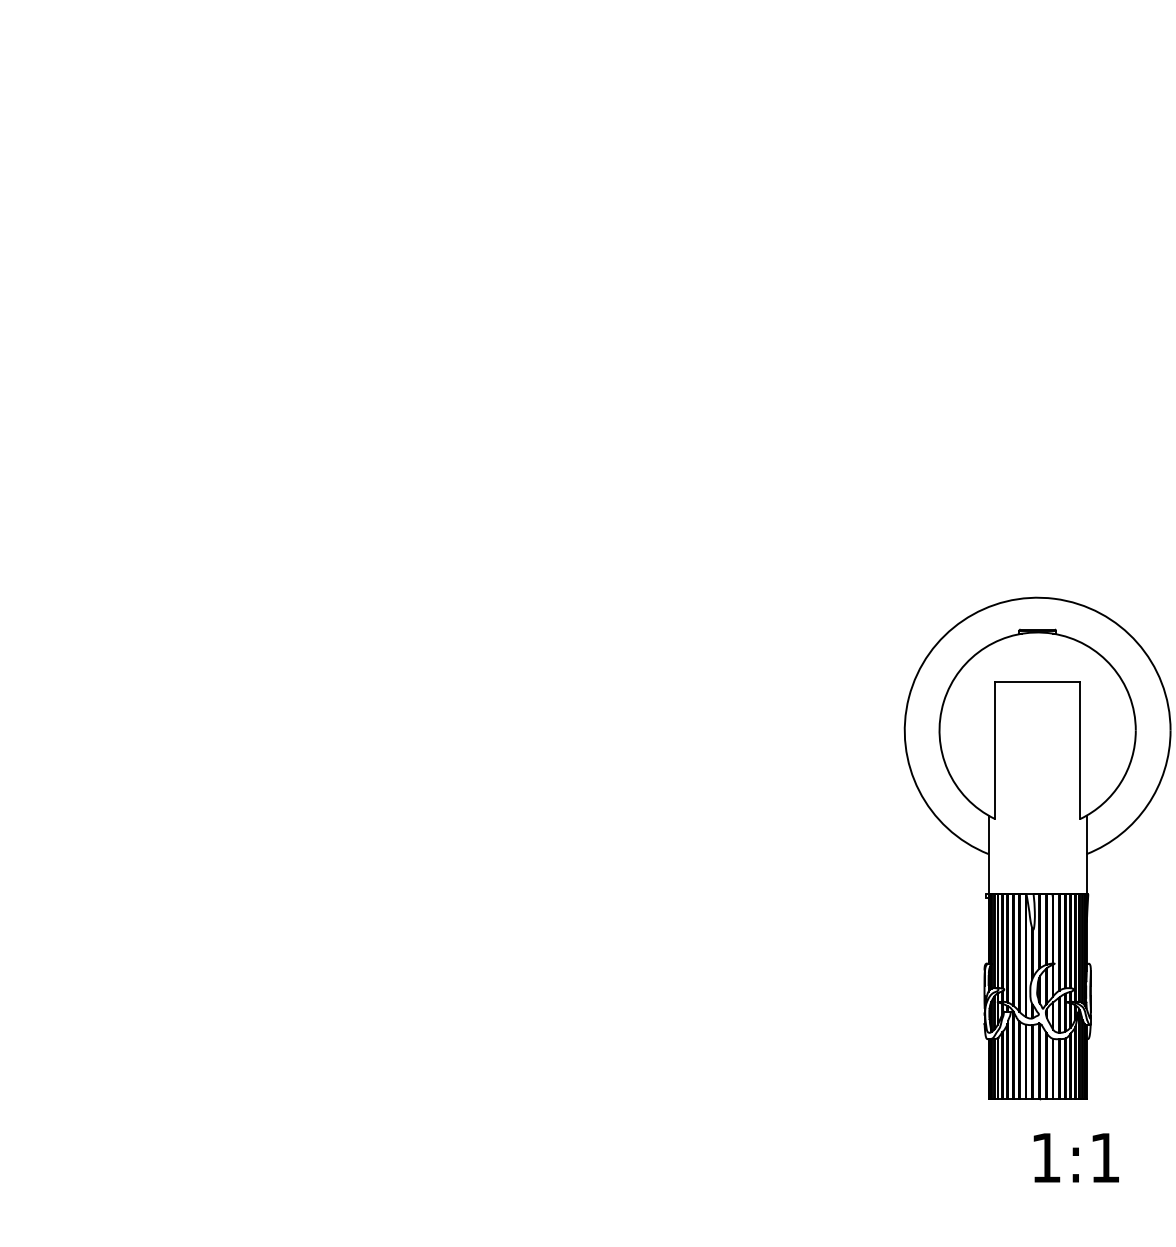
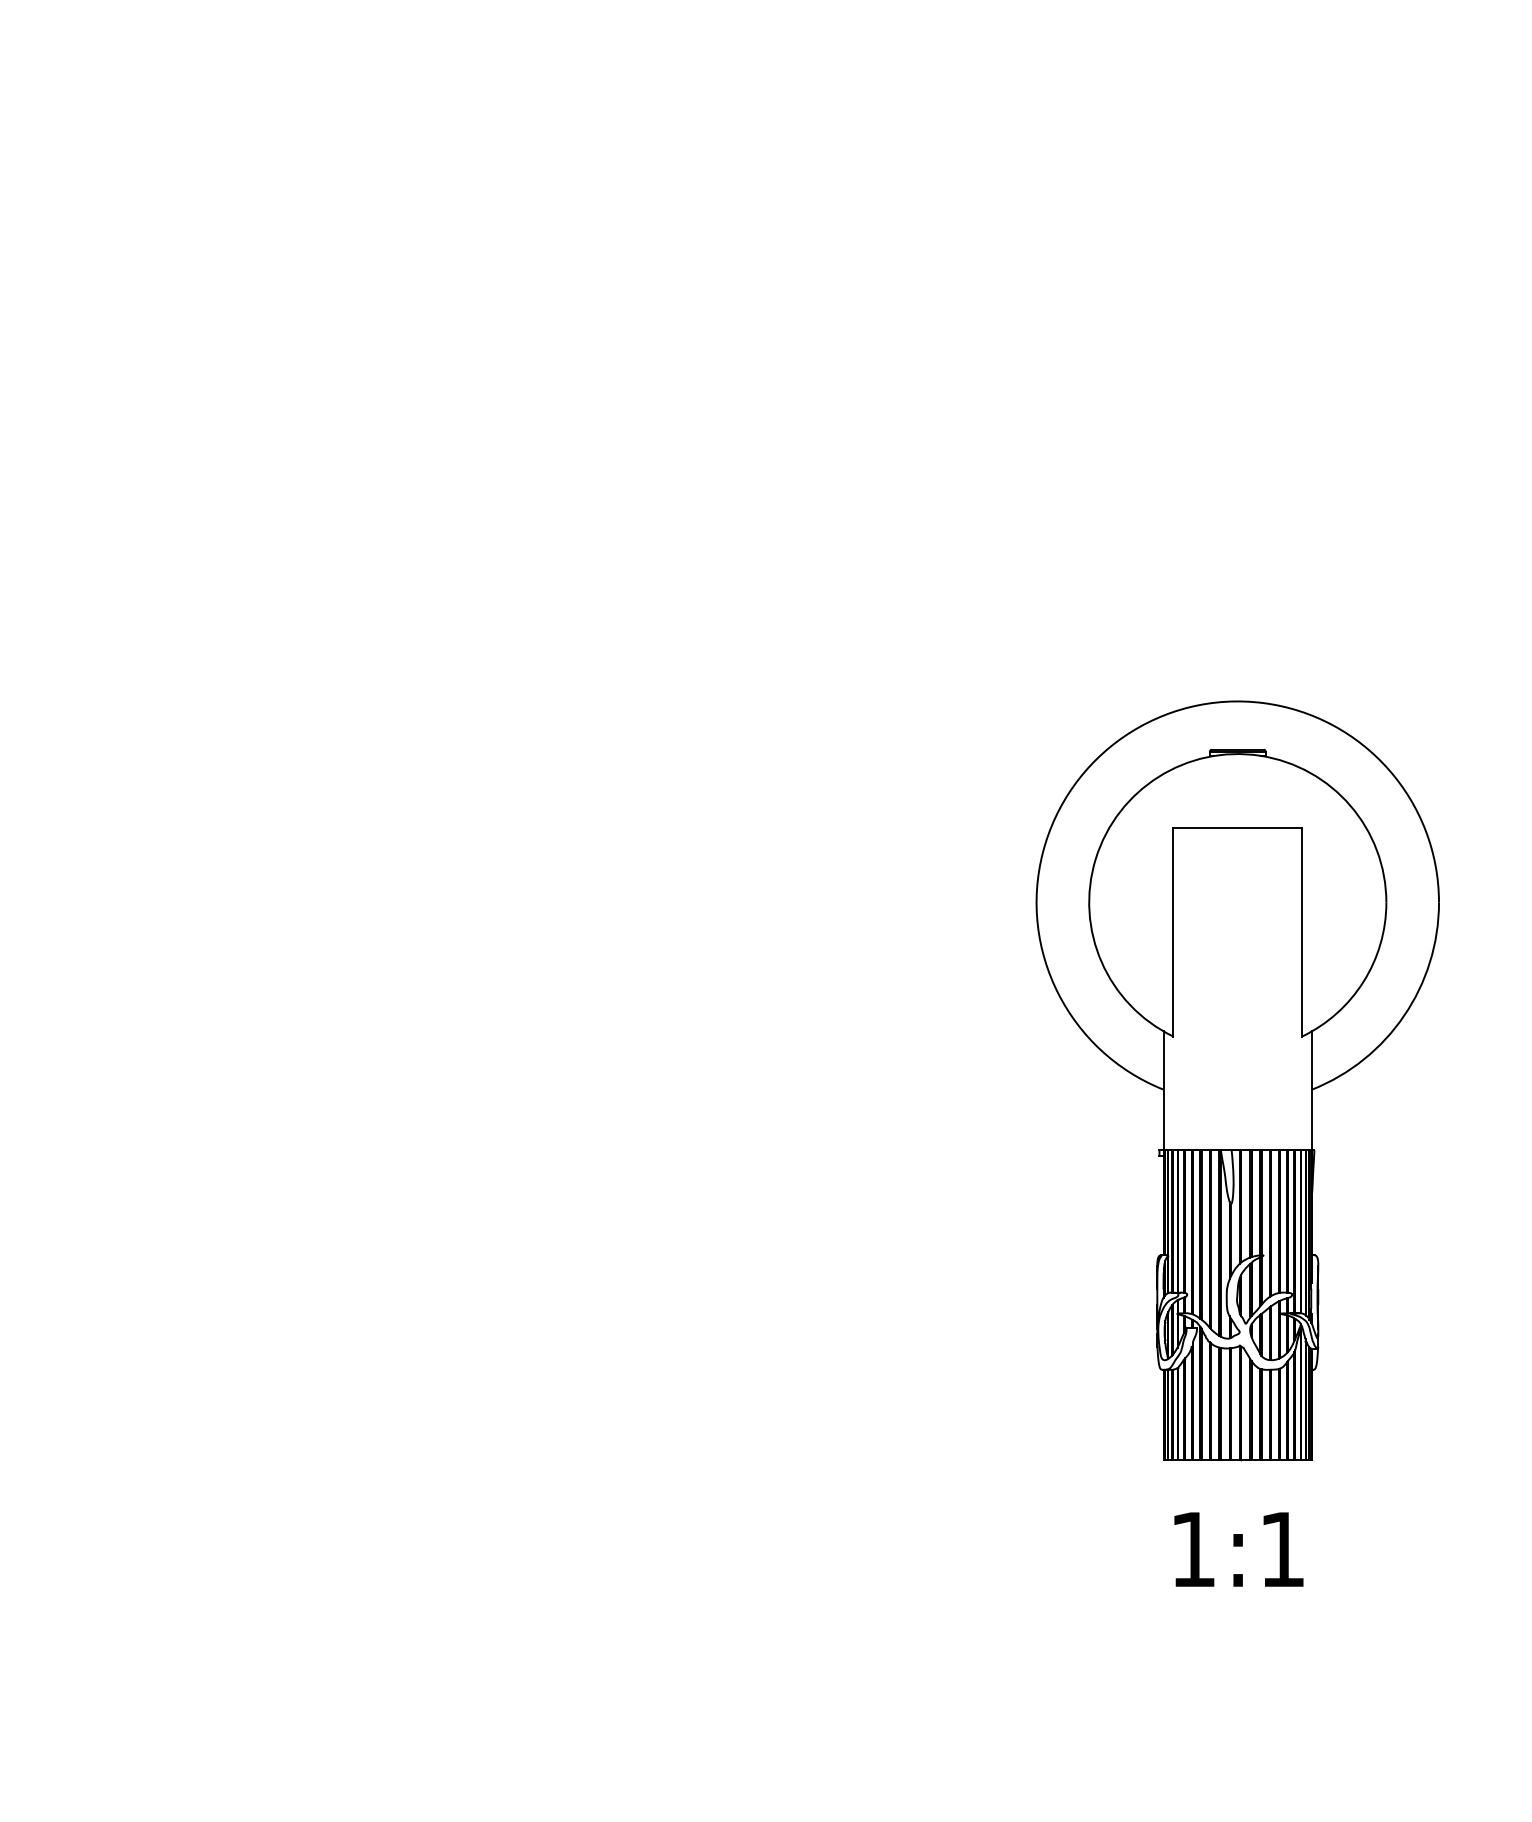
text: (1075, 1157) -> (1237, 1548), moved

